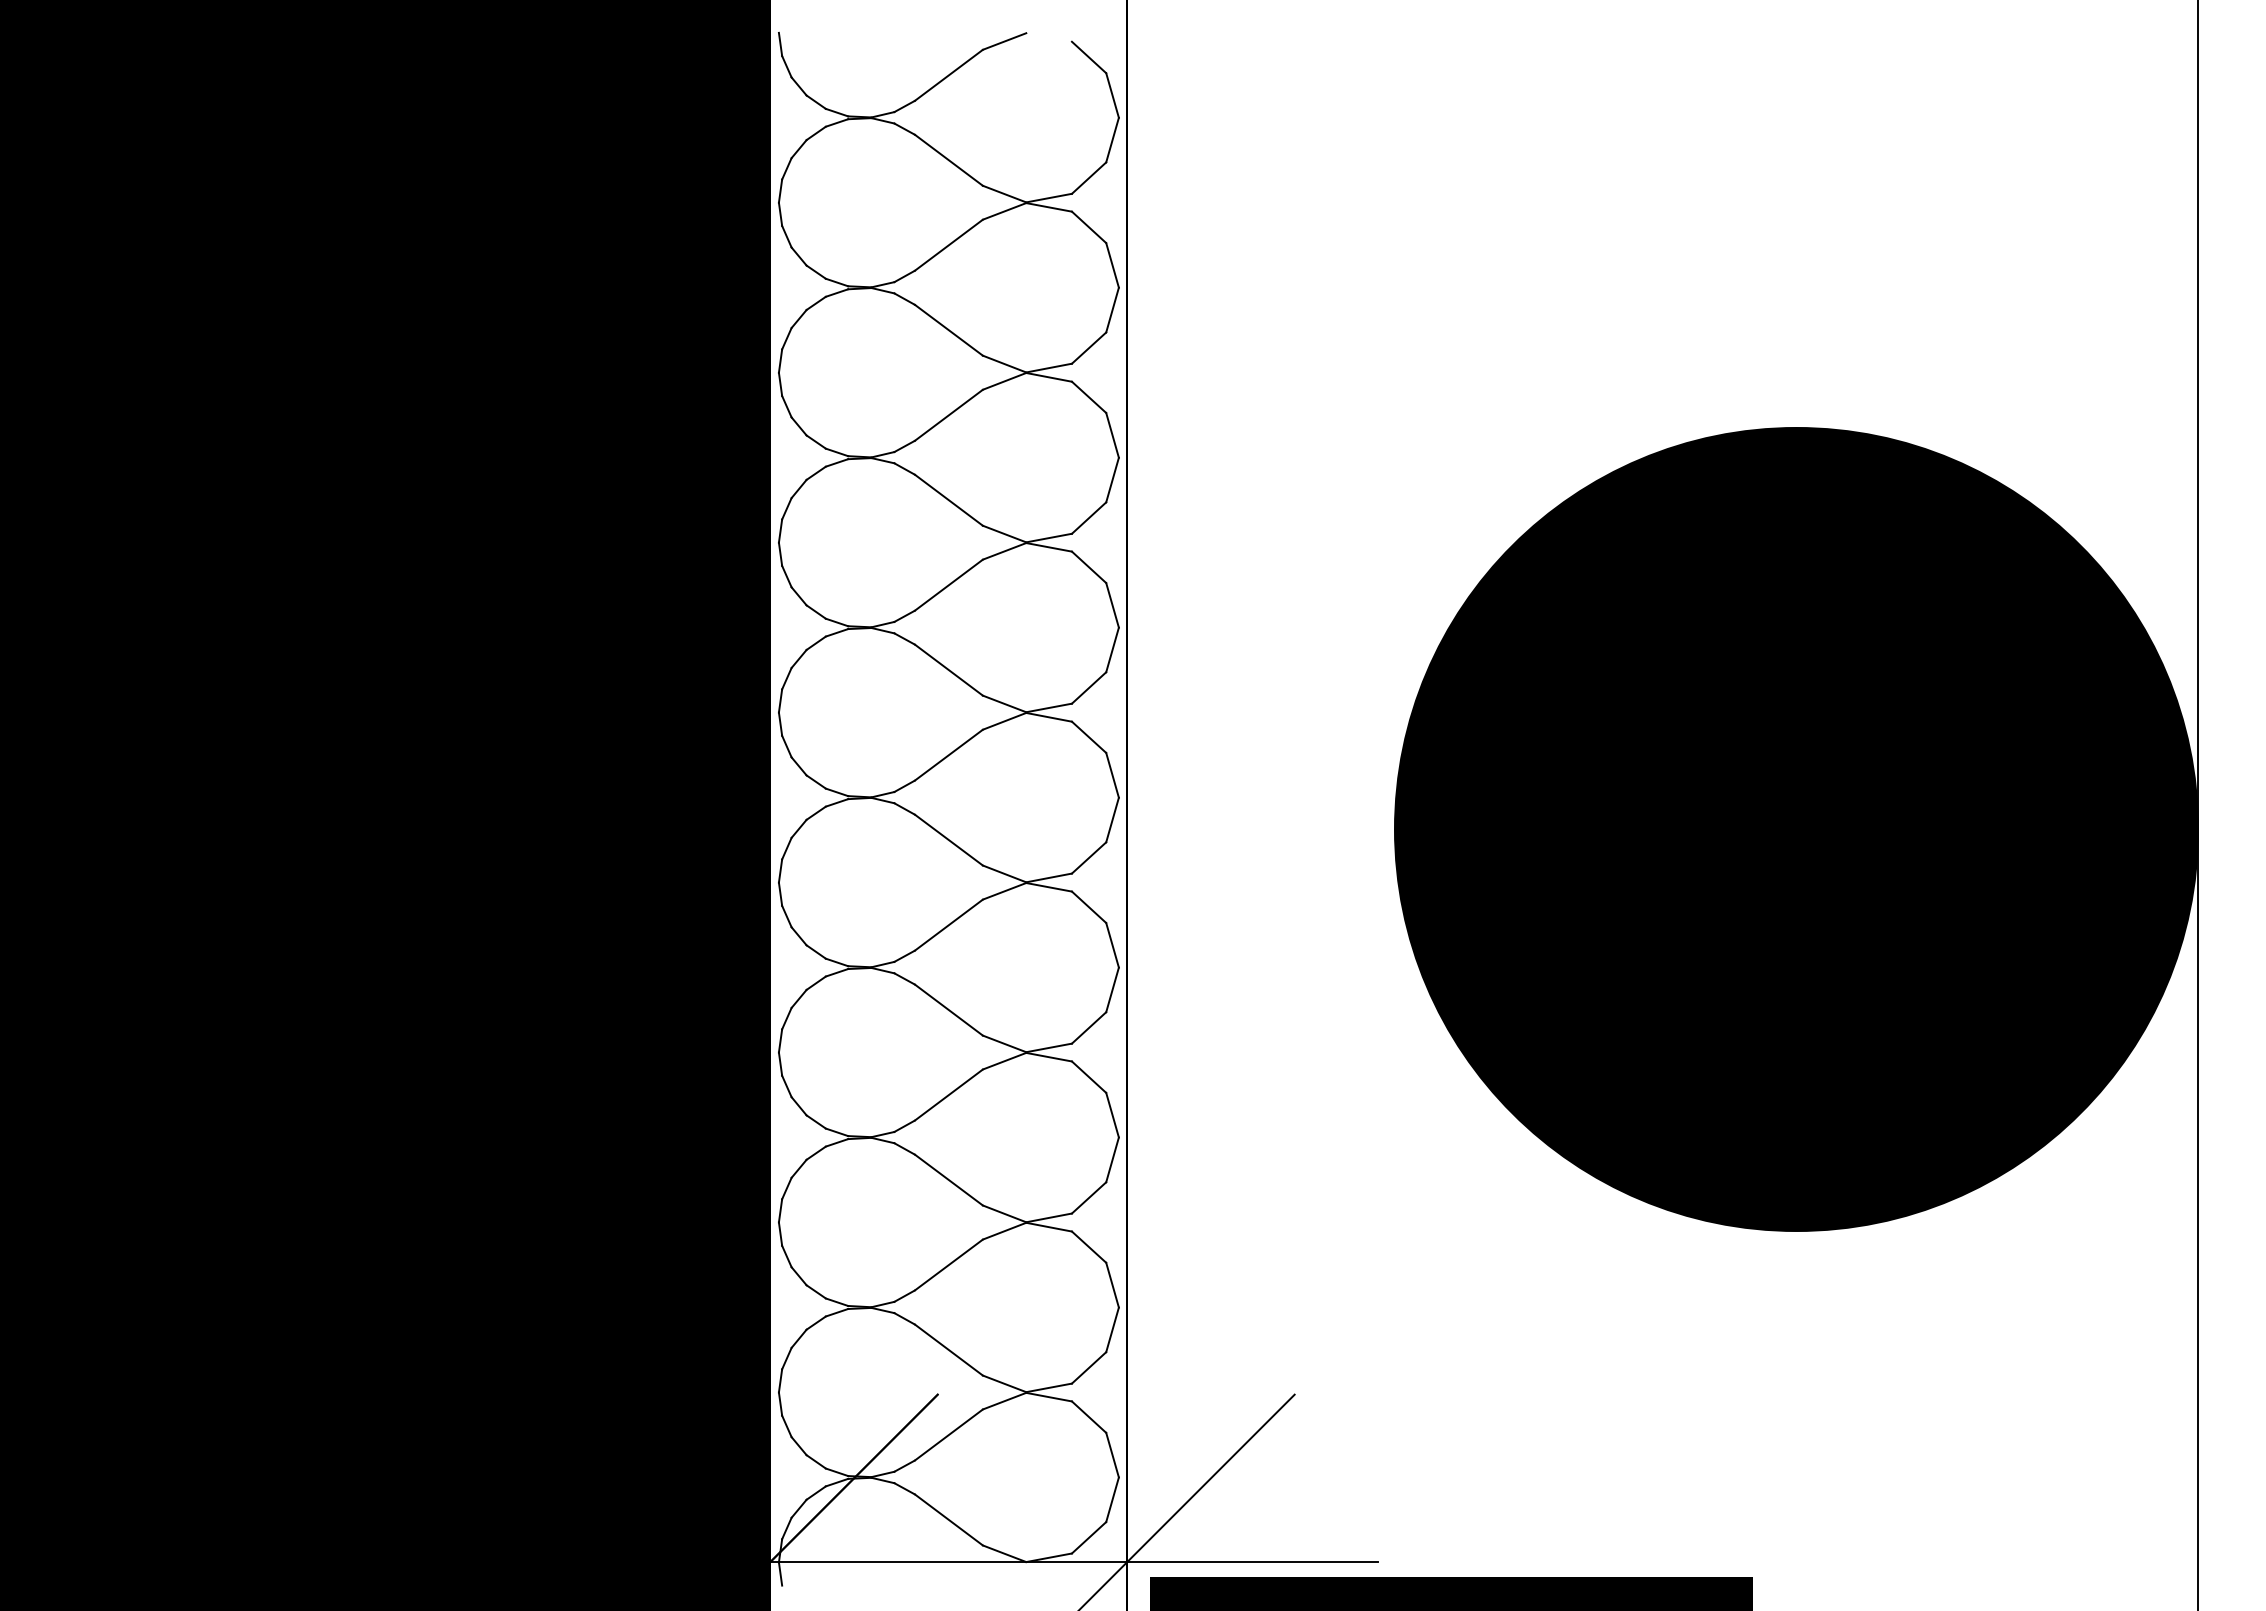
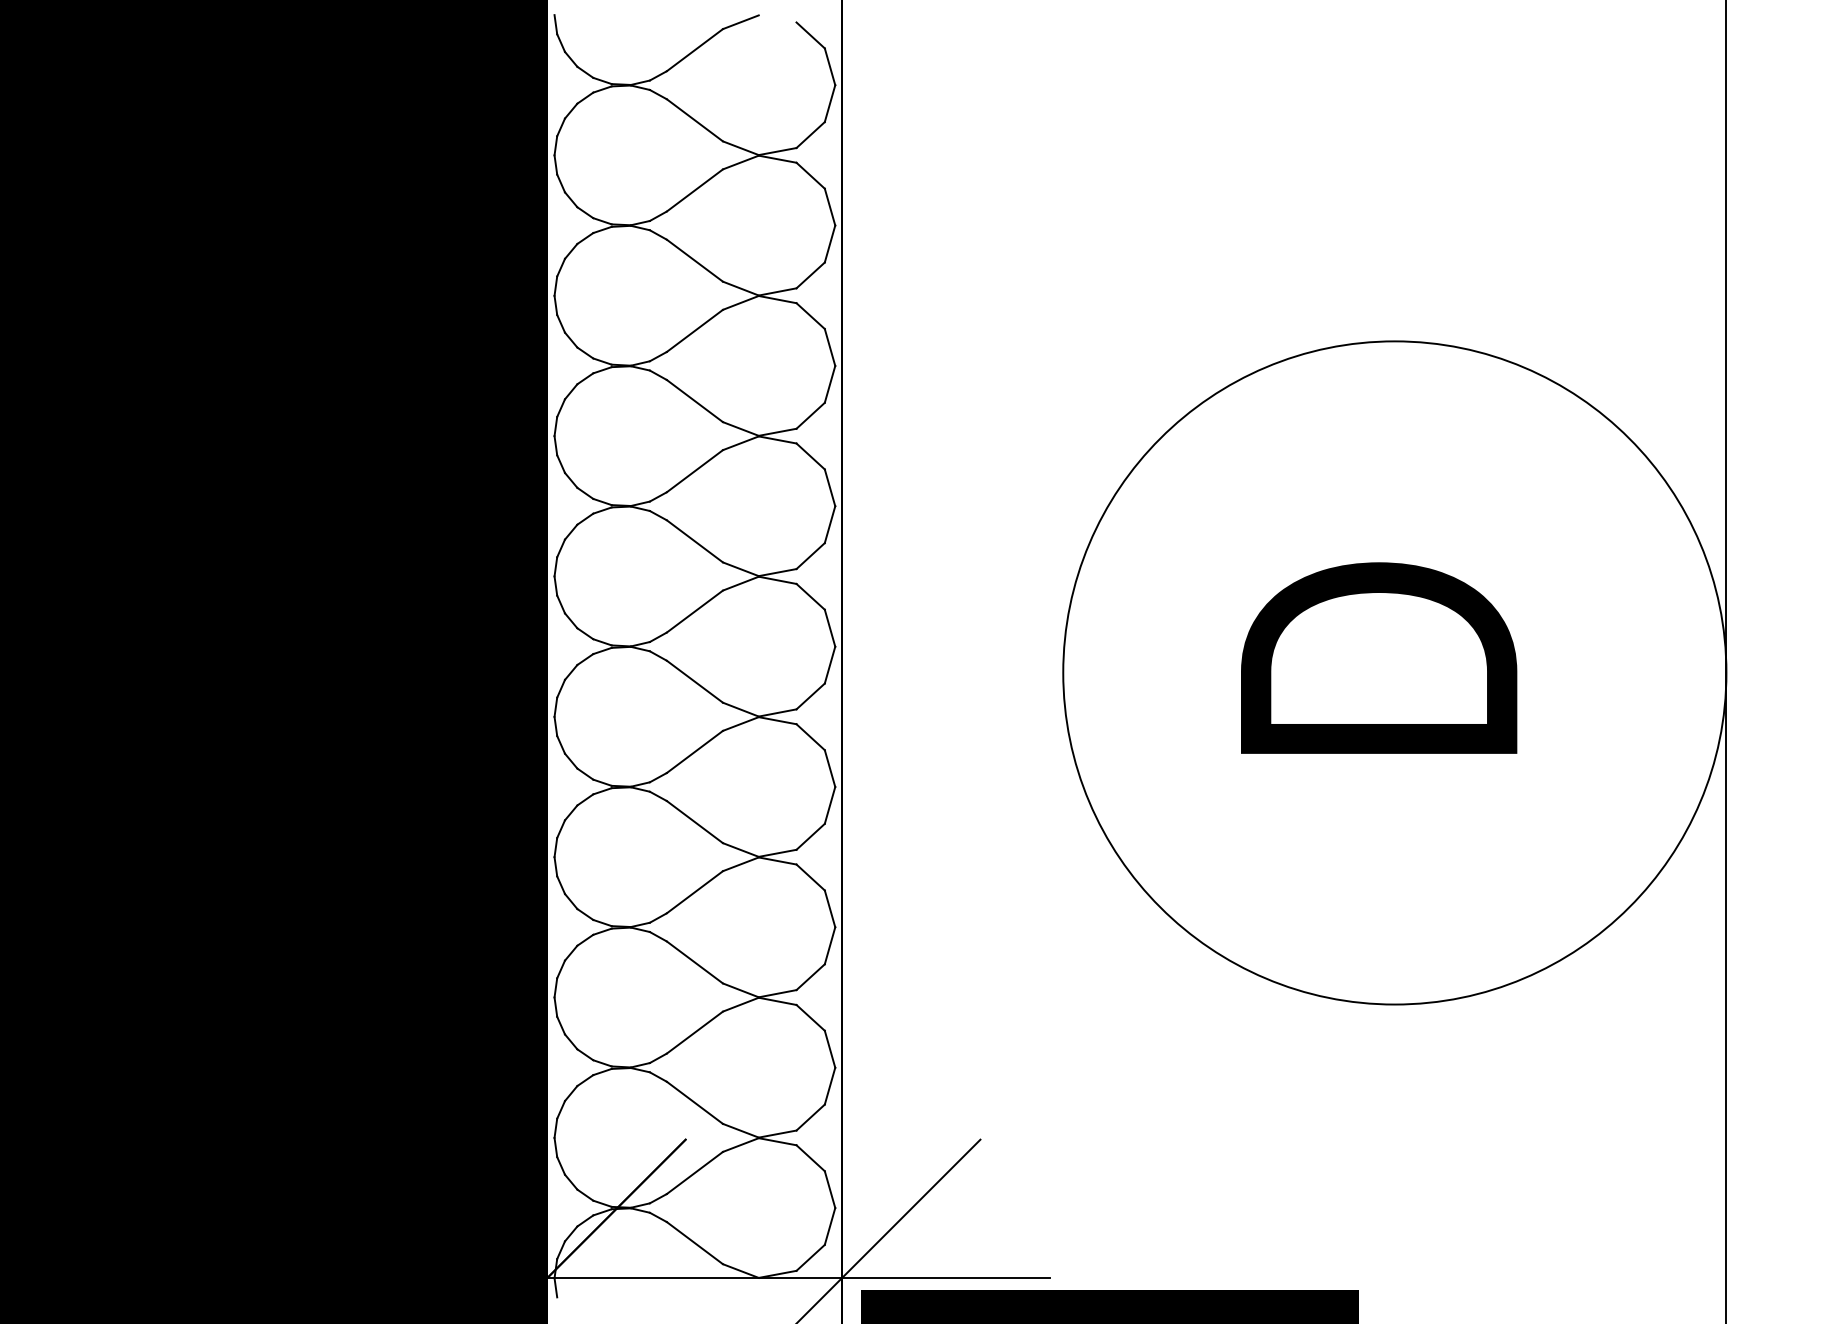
fill: (1796, 829) -> (1394, 672), removed

